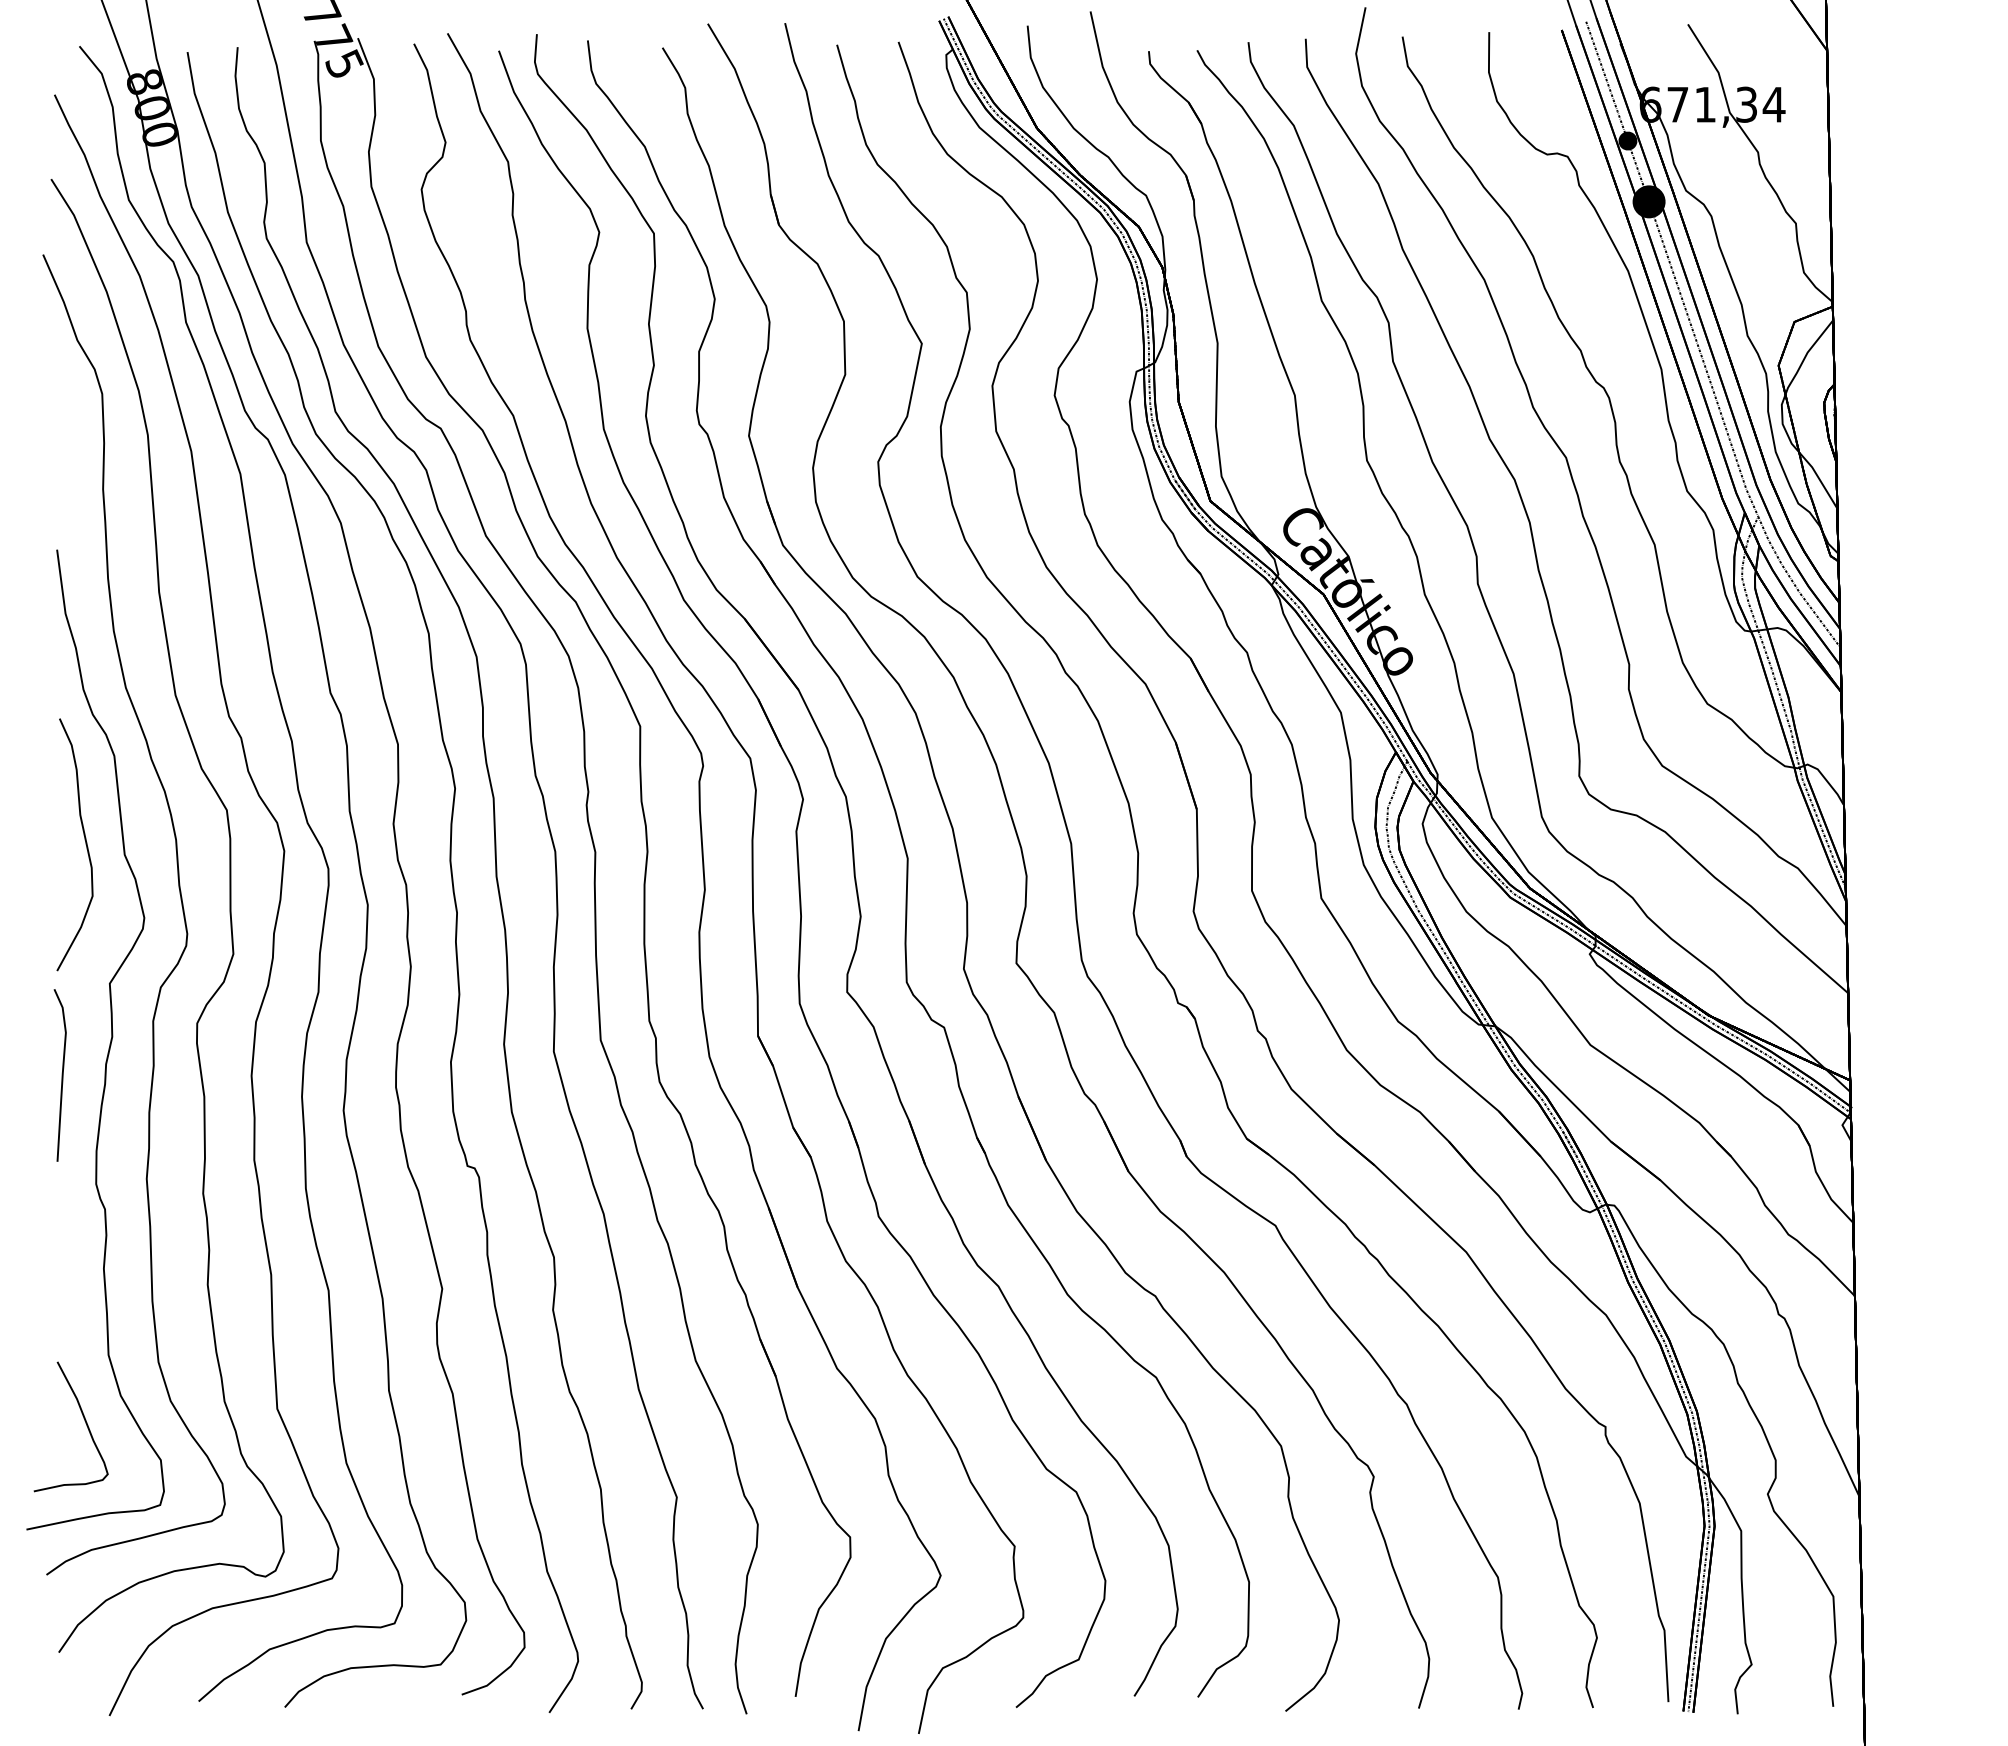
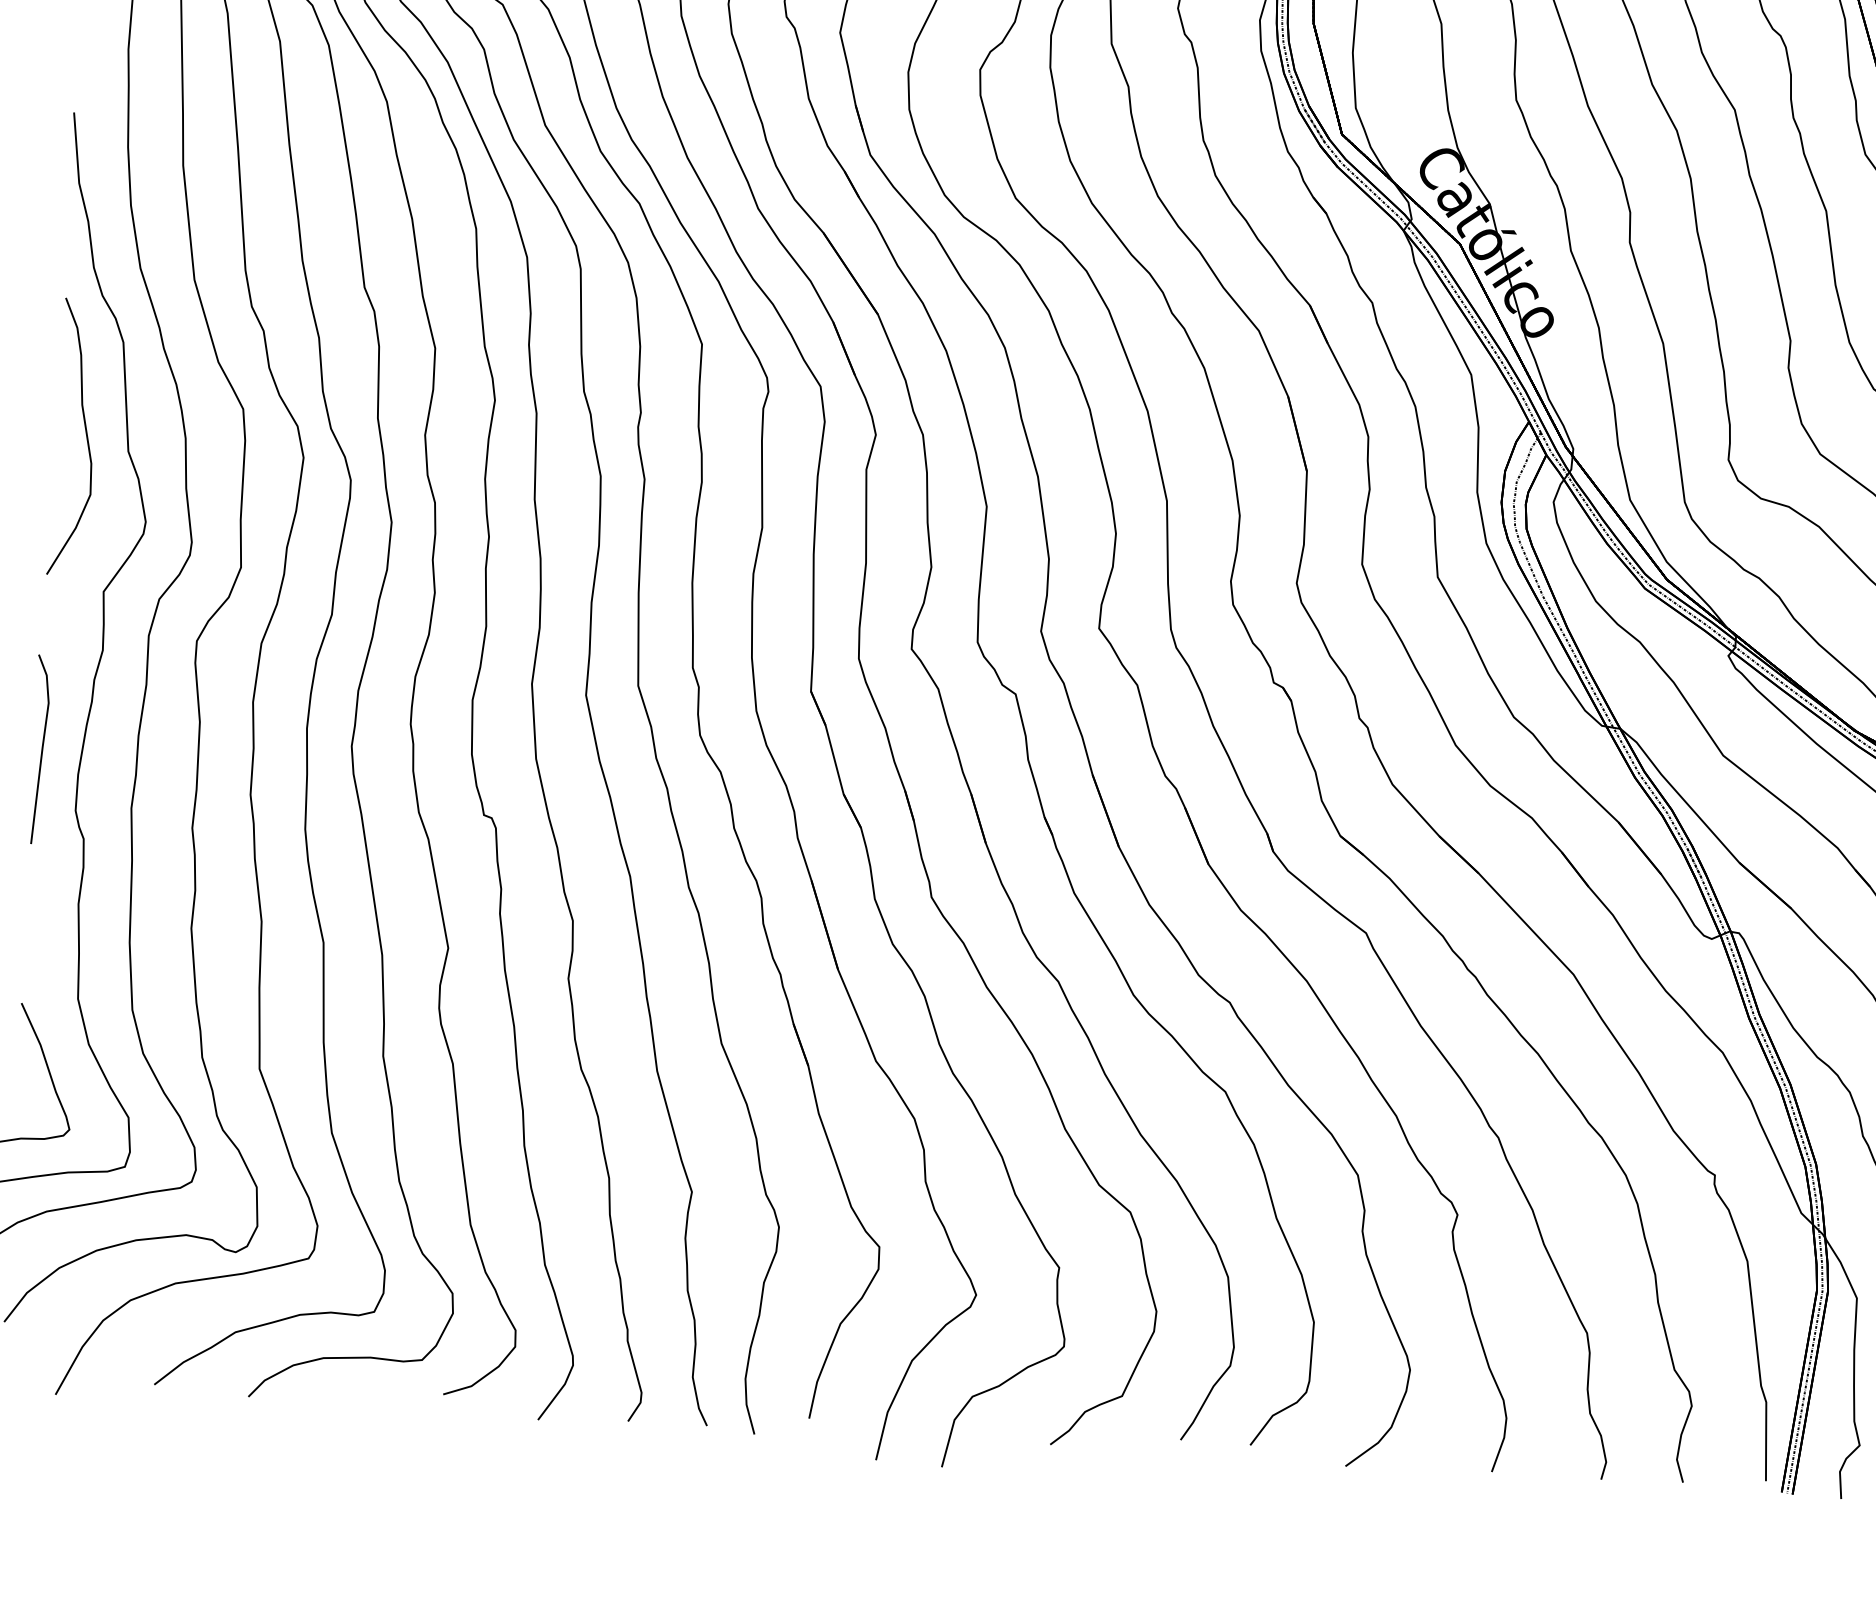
line: (61, 1075) -> (41, 749), moved

